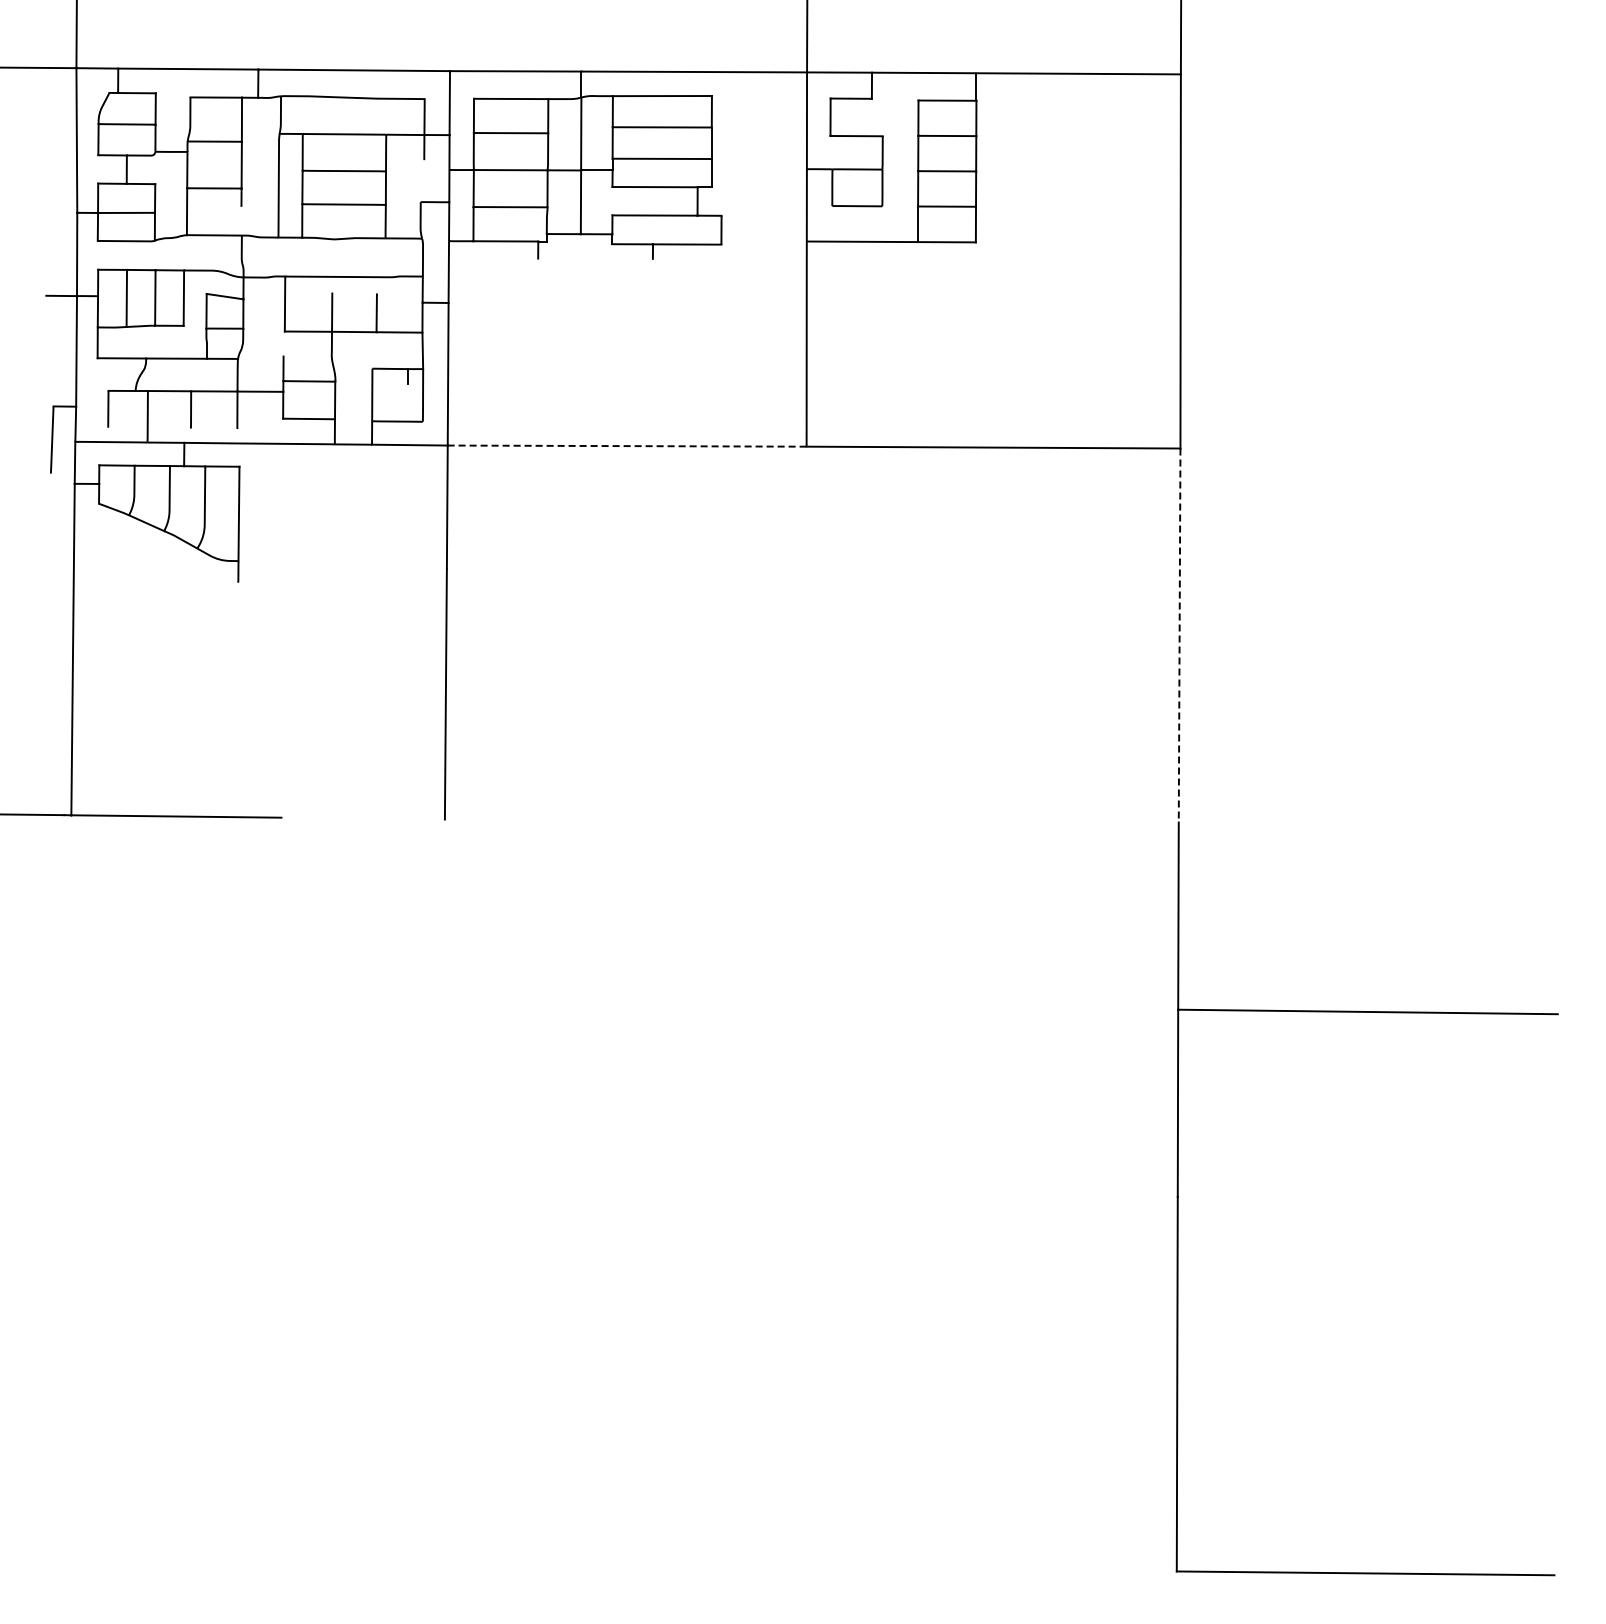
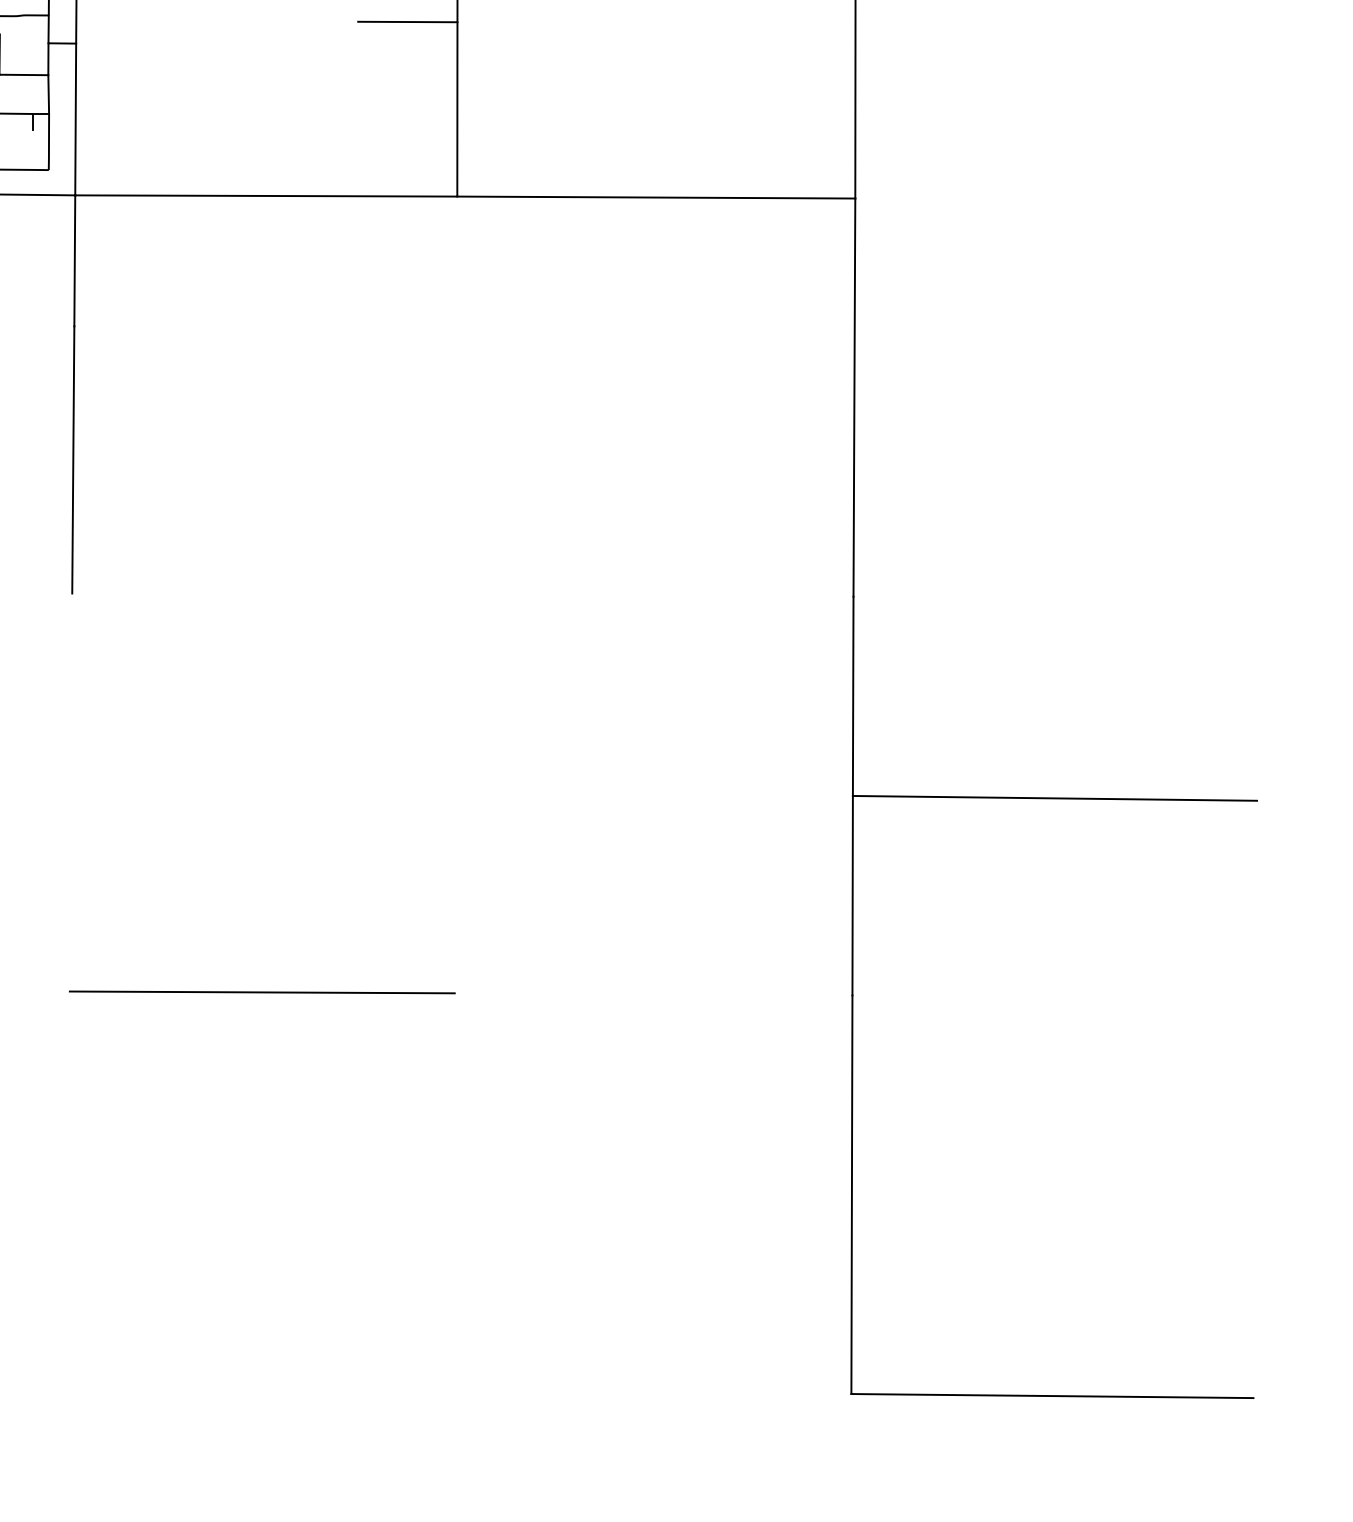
line: (759, 282) -> (407, 21), added
line: (626, 446) -> (265, 196), dashed -> solid
line: (1179, 635) -> (854, 397), dashed -> solid
line: (623, 1193) -> (262, 991), added

